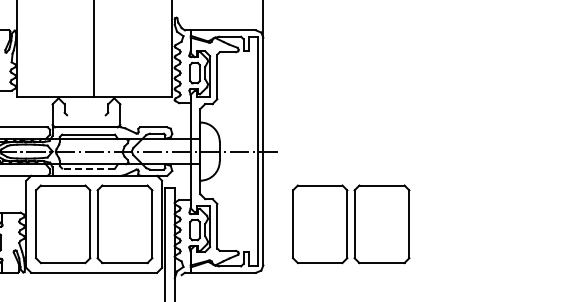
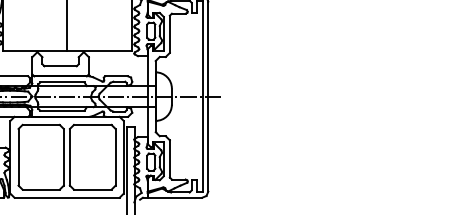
line: (86, 115) -> (60, 66), added
line: (88, 168) -> (62, 110), dashed -> solid
part: (351, 224) -> (281, 157), removed

